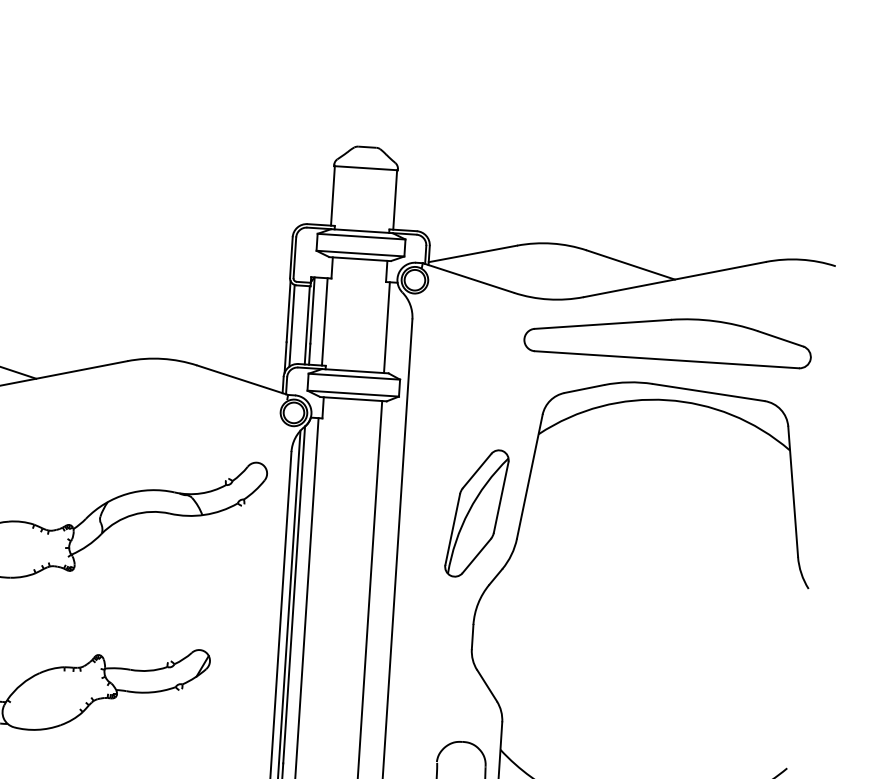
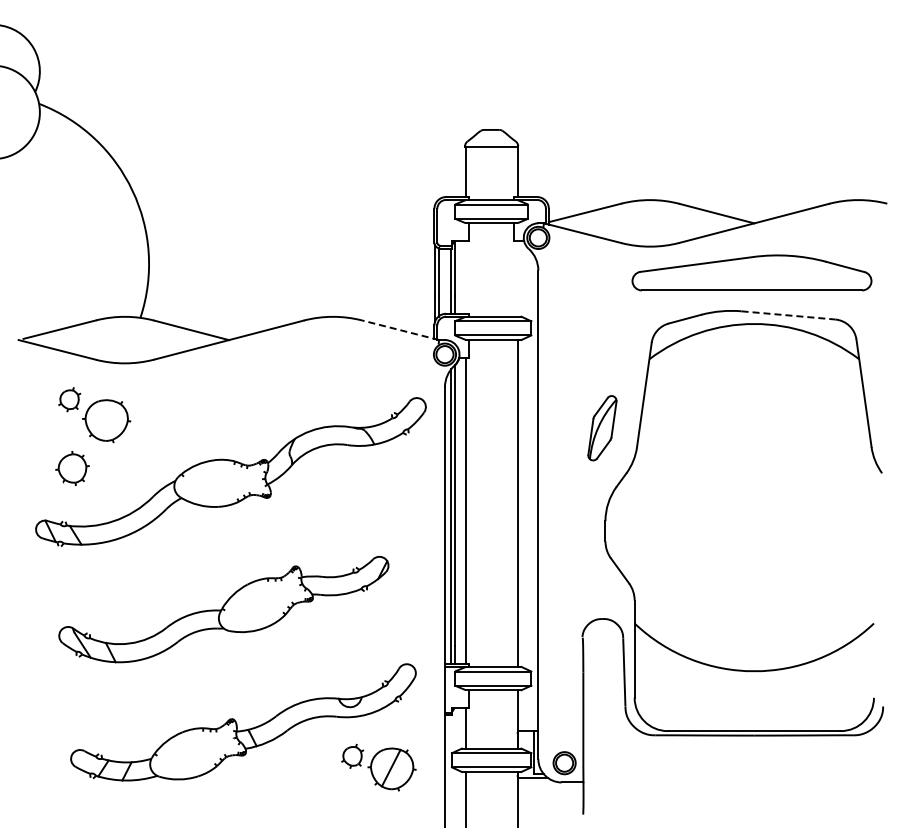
line: (324, 320) -> (465, 276), removed
line: (386, 327) -> (517, 278), removed
line: (242, 380) -> (400, 330), solid -> dashed
line: (708, 392) -> (788, 315), solid -> dashed
part: (477, 512) -> (602, 427), size x0.6

